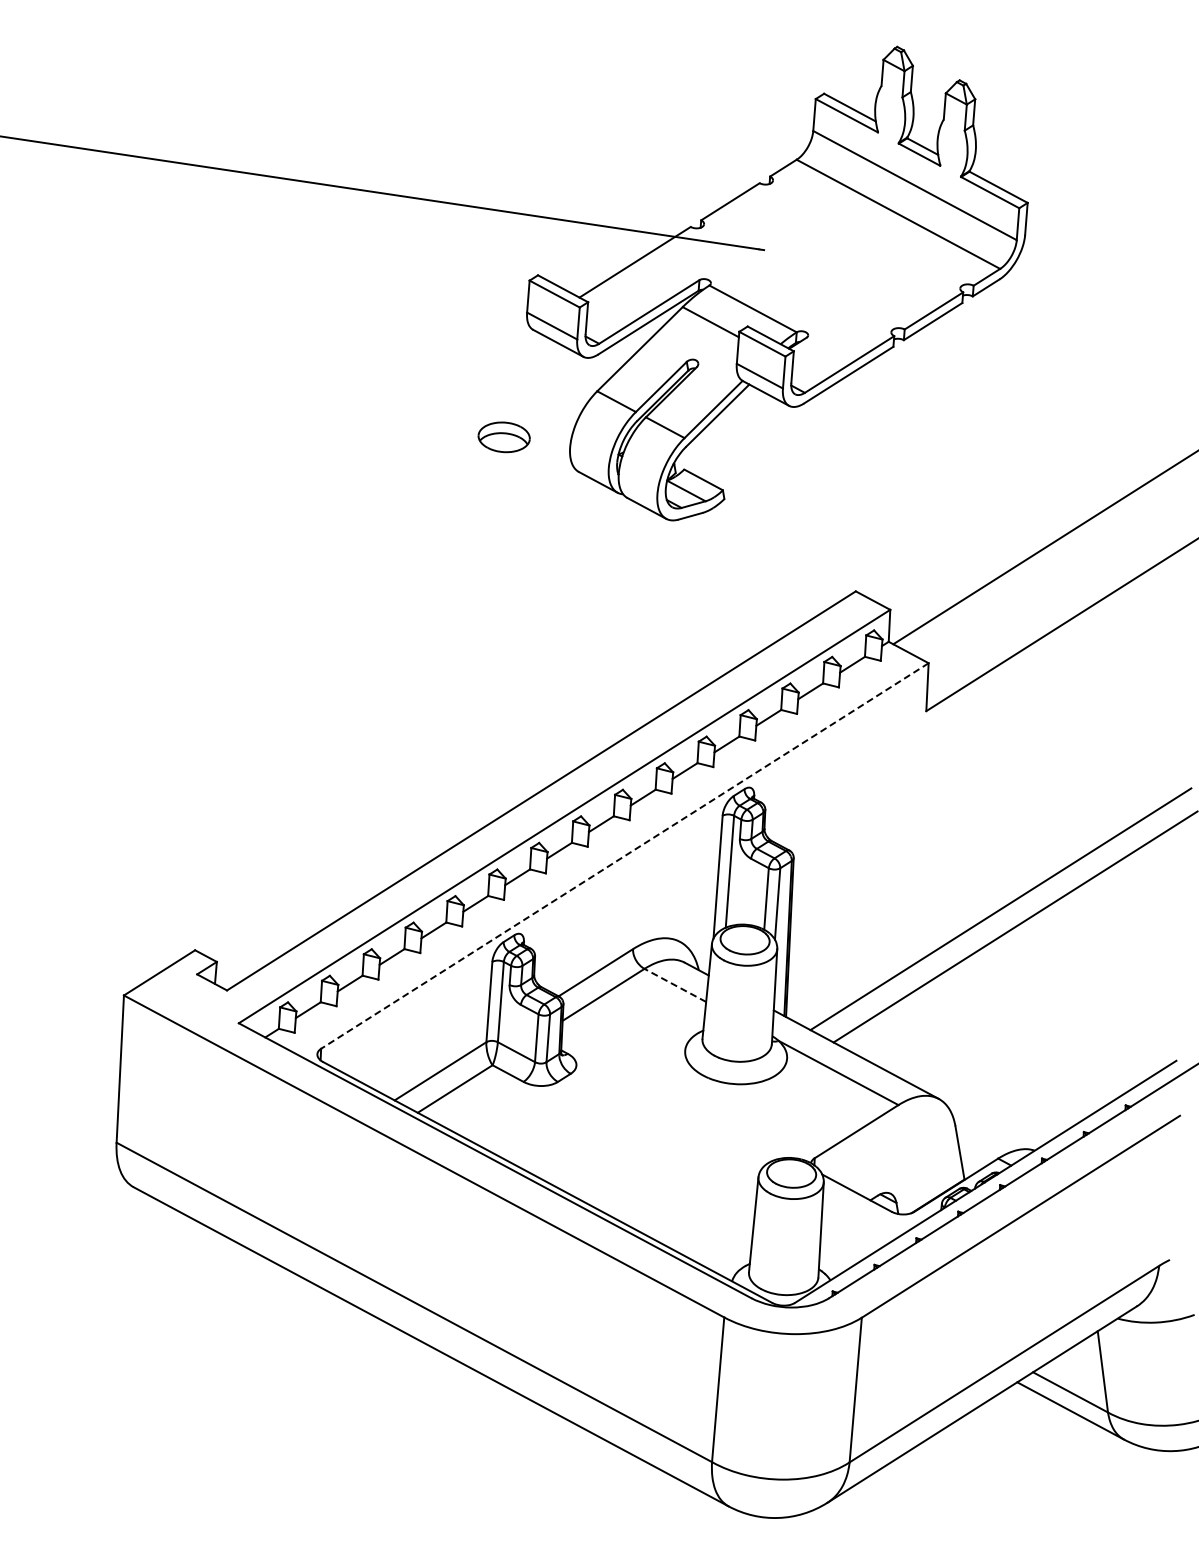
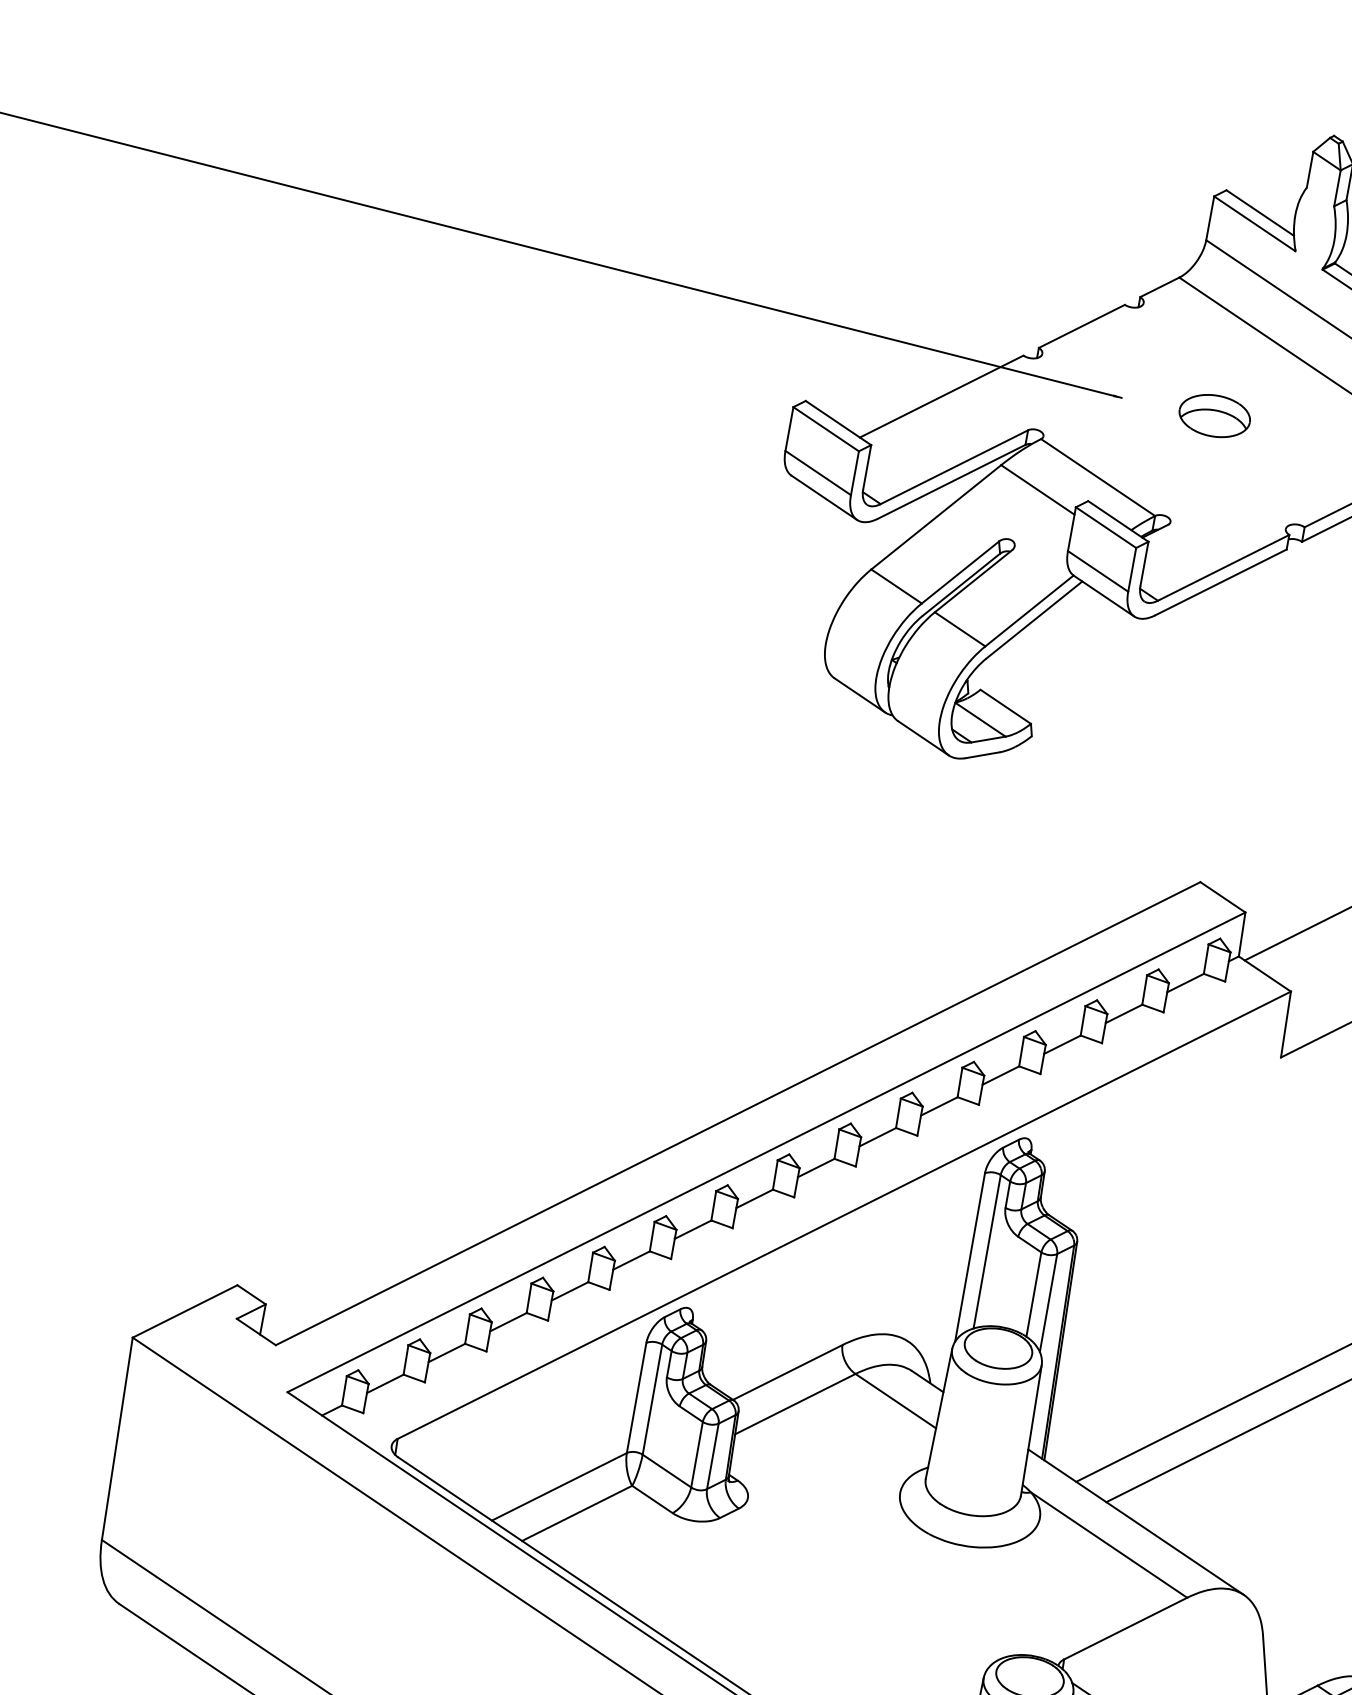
part: (503, 437) -> (1213, 416), moved
line: (624, 855) -> (843, 1214), dashed -> solid
line: (675, 985) -> (896, 1401), dashed -> solid

